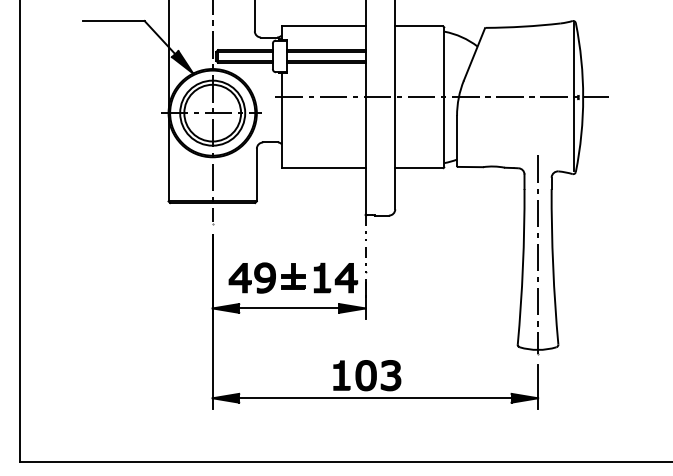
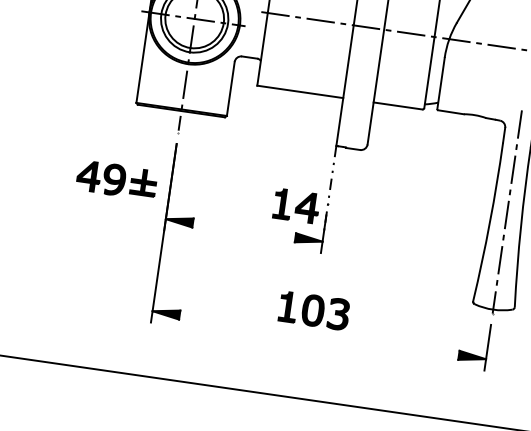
part: (266, 277) -> (115, 179), moved
line: (289, 308) -> (244, 230), removed
line: (375, 398) -> (319, 335), removed

